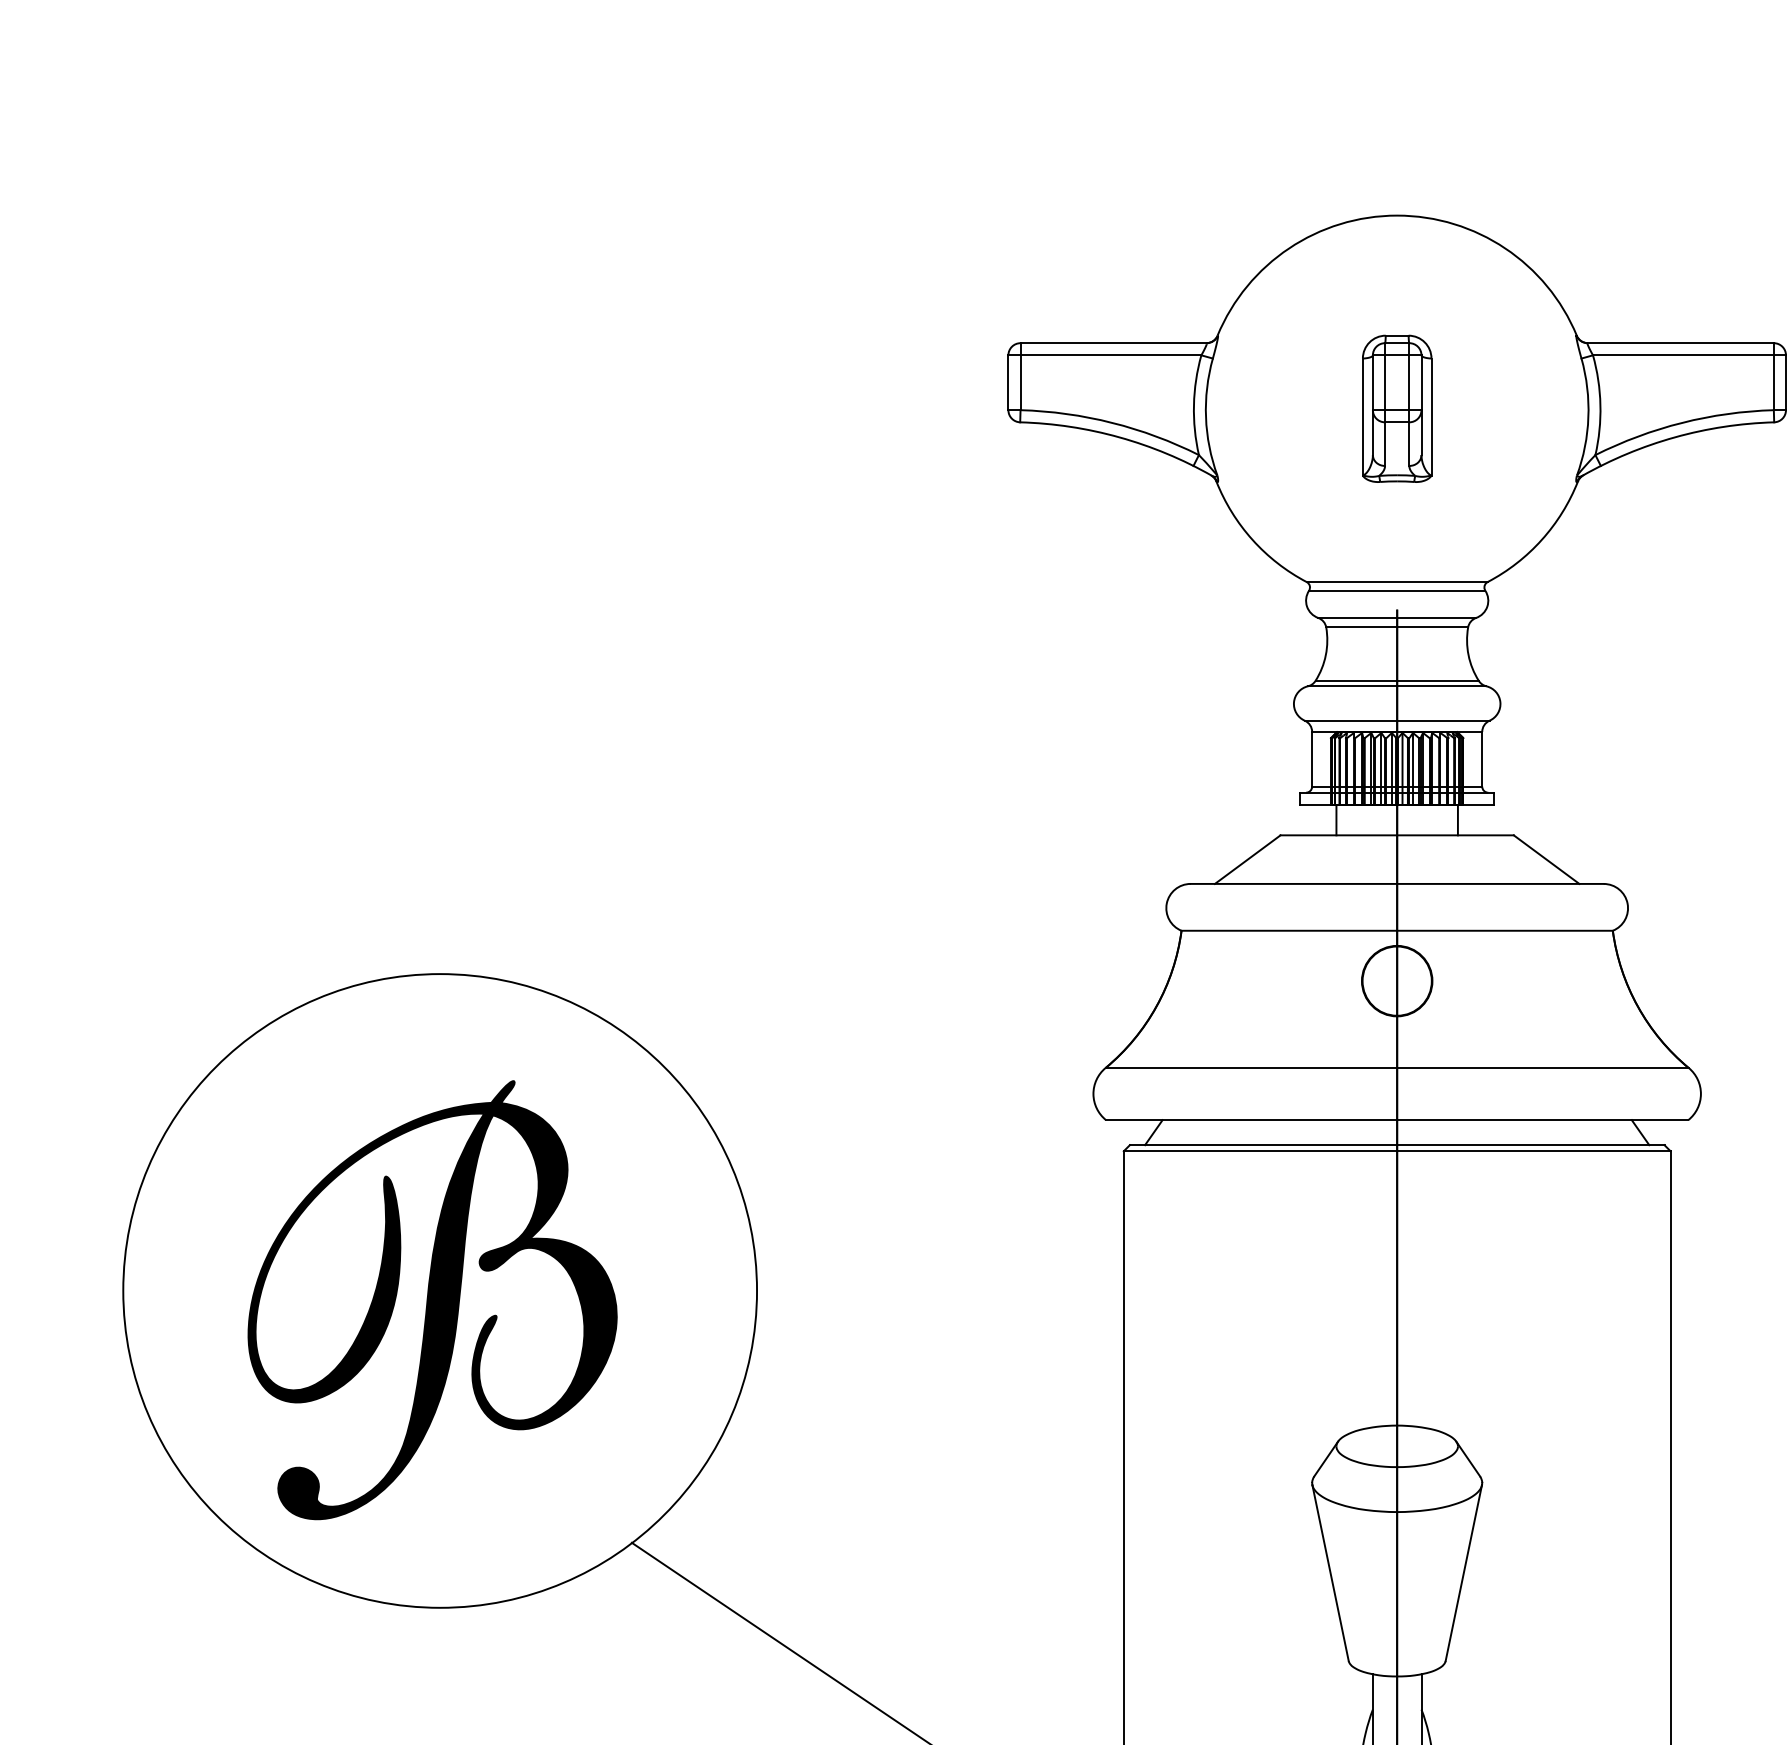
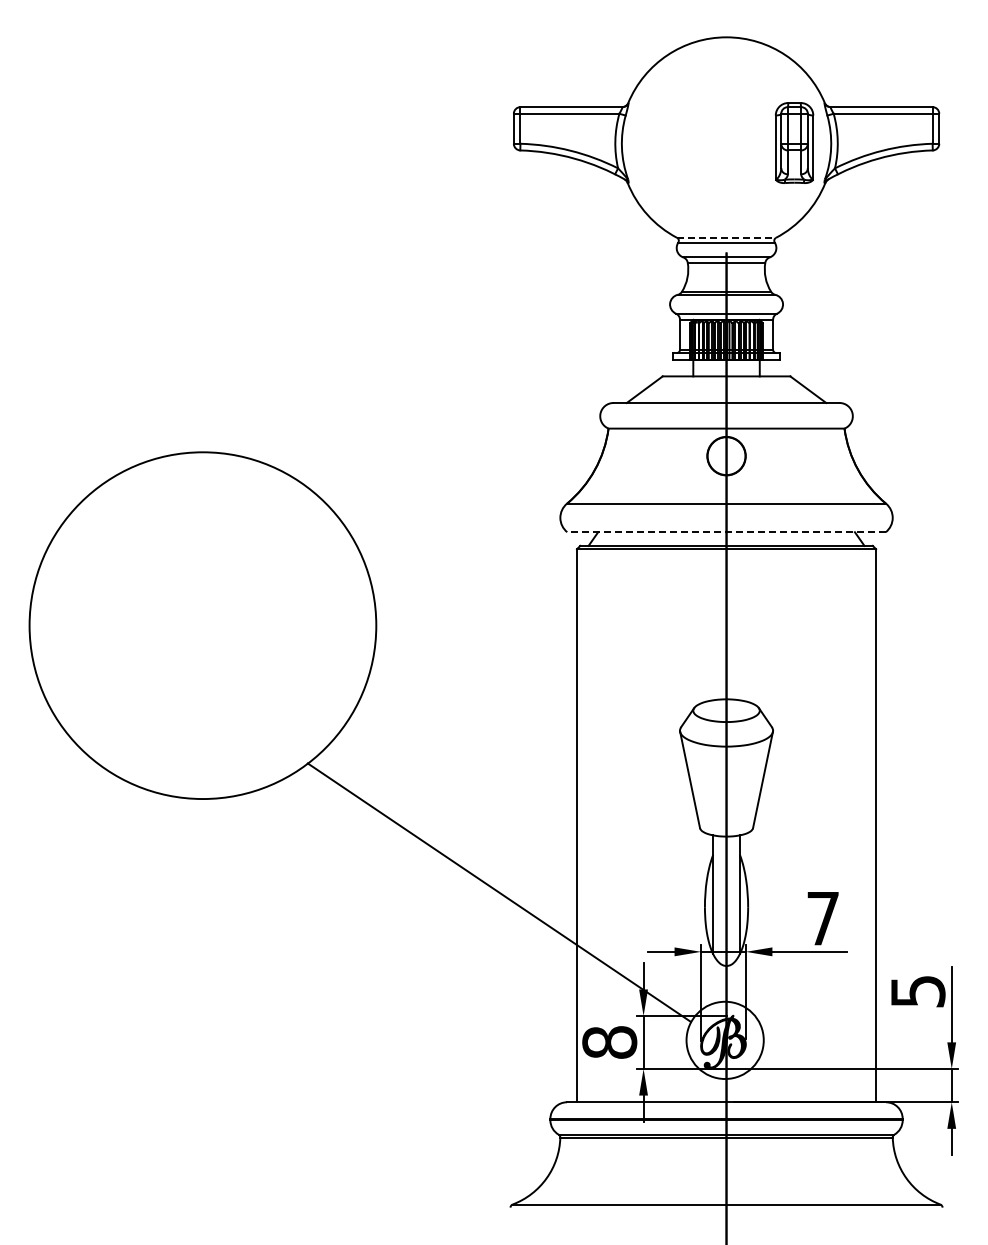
part: (1397, 407) -> (794, 142), moved
line: (1398, 581) -> (727, 237), solid -> dashed
line: (1397, 1120) -> (726, 532), solid -> dashed
part: (432, 1299) -> (198, 630), removed

